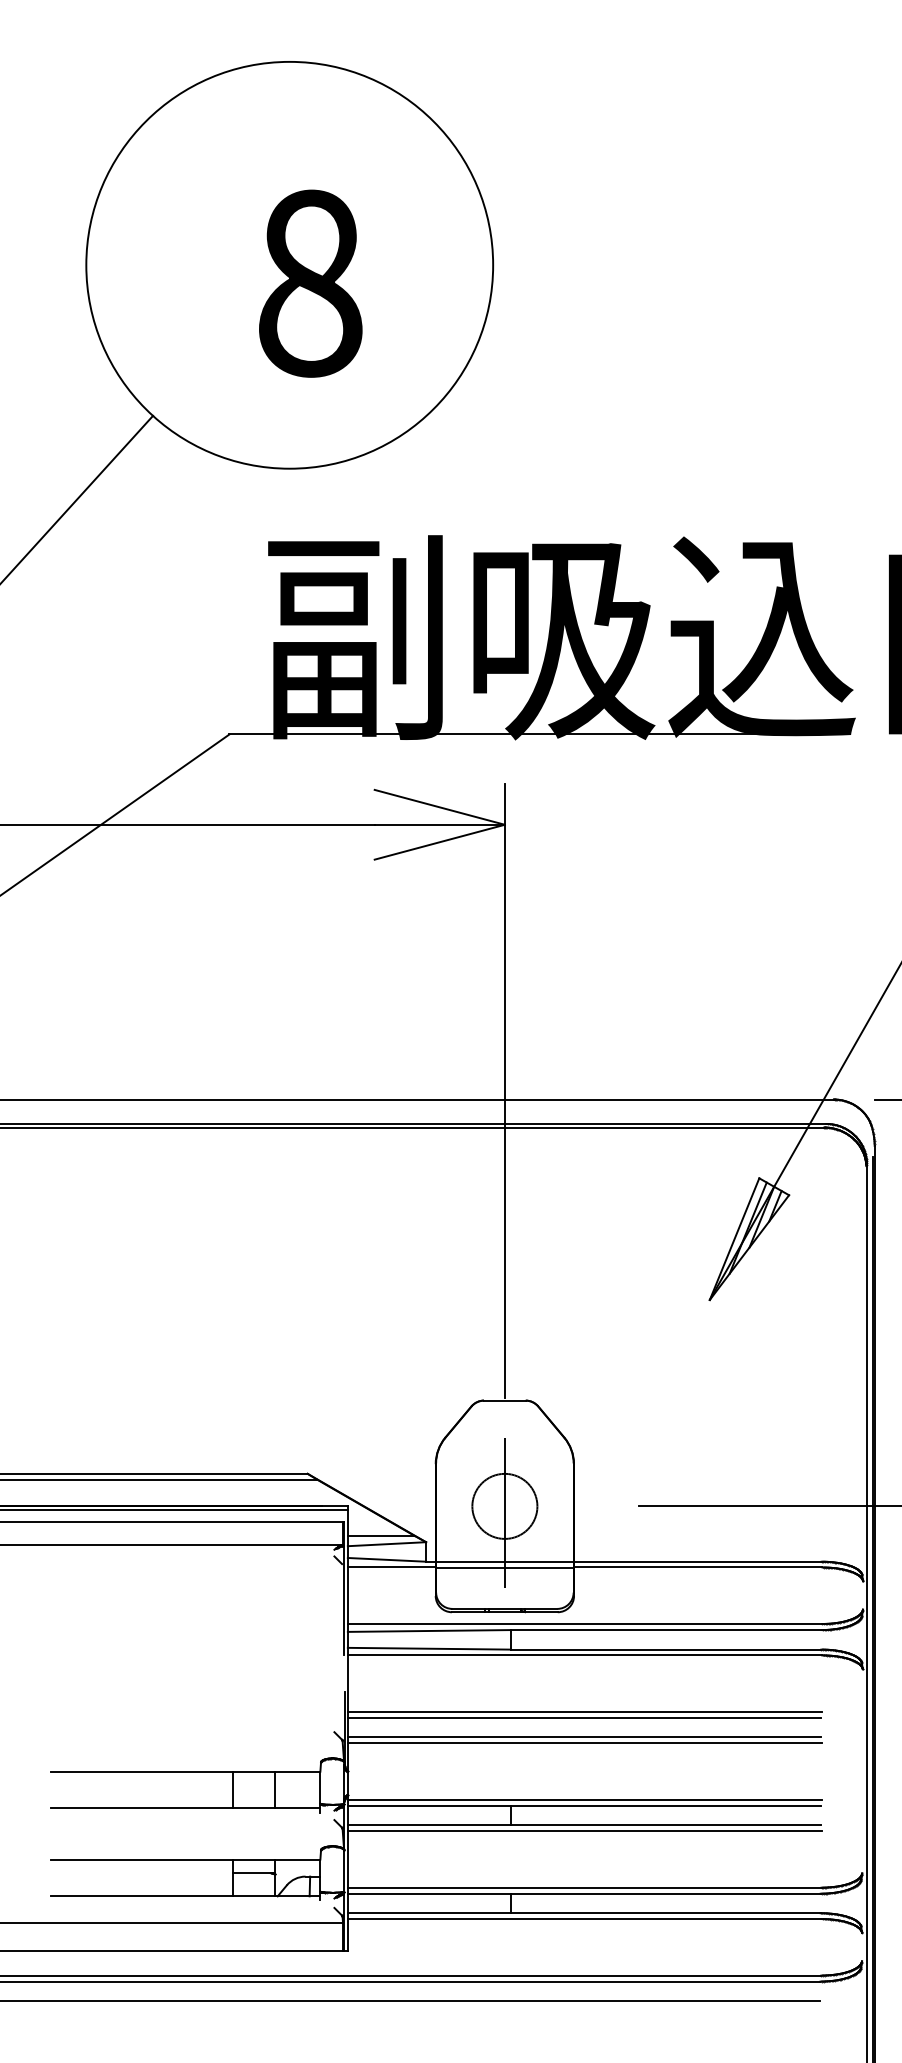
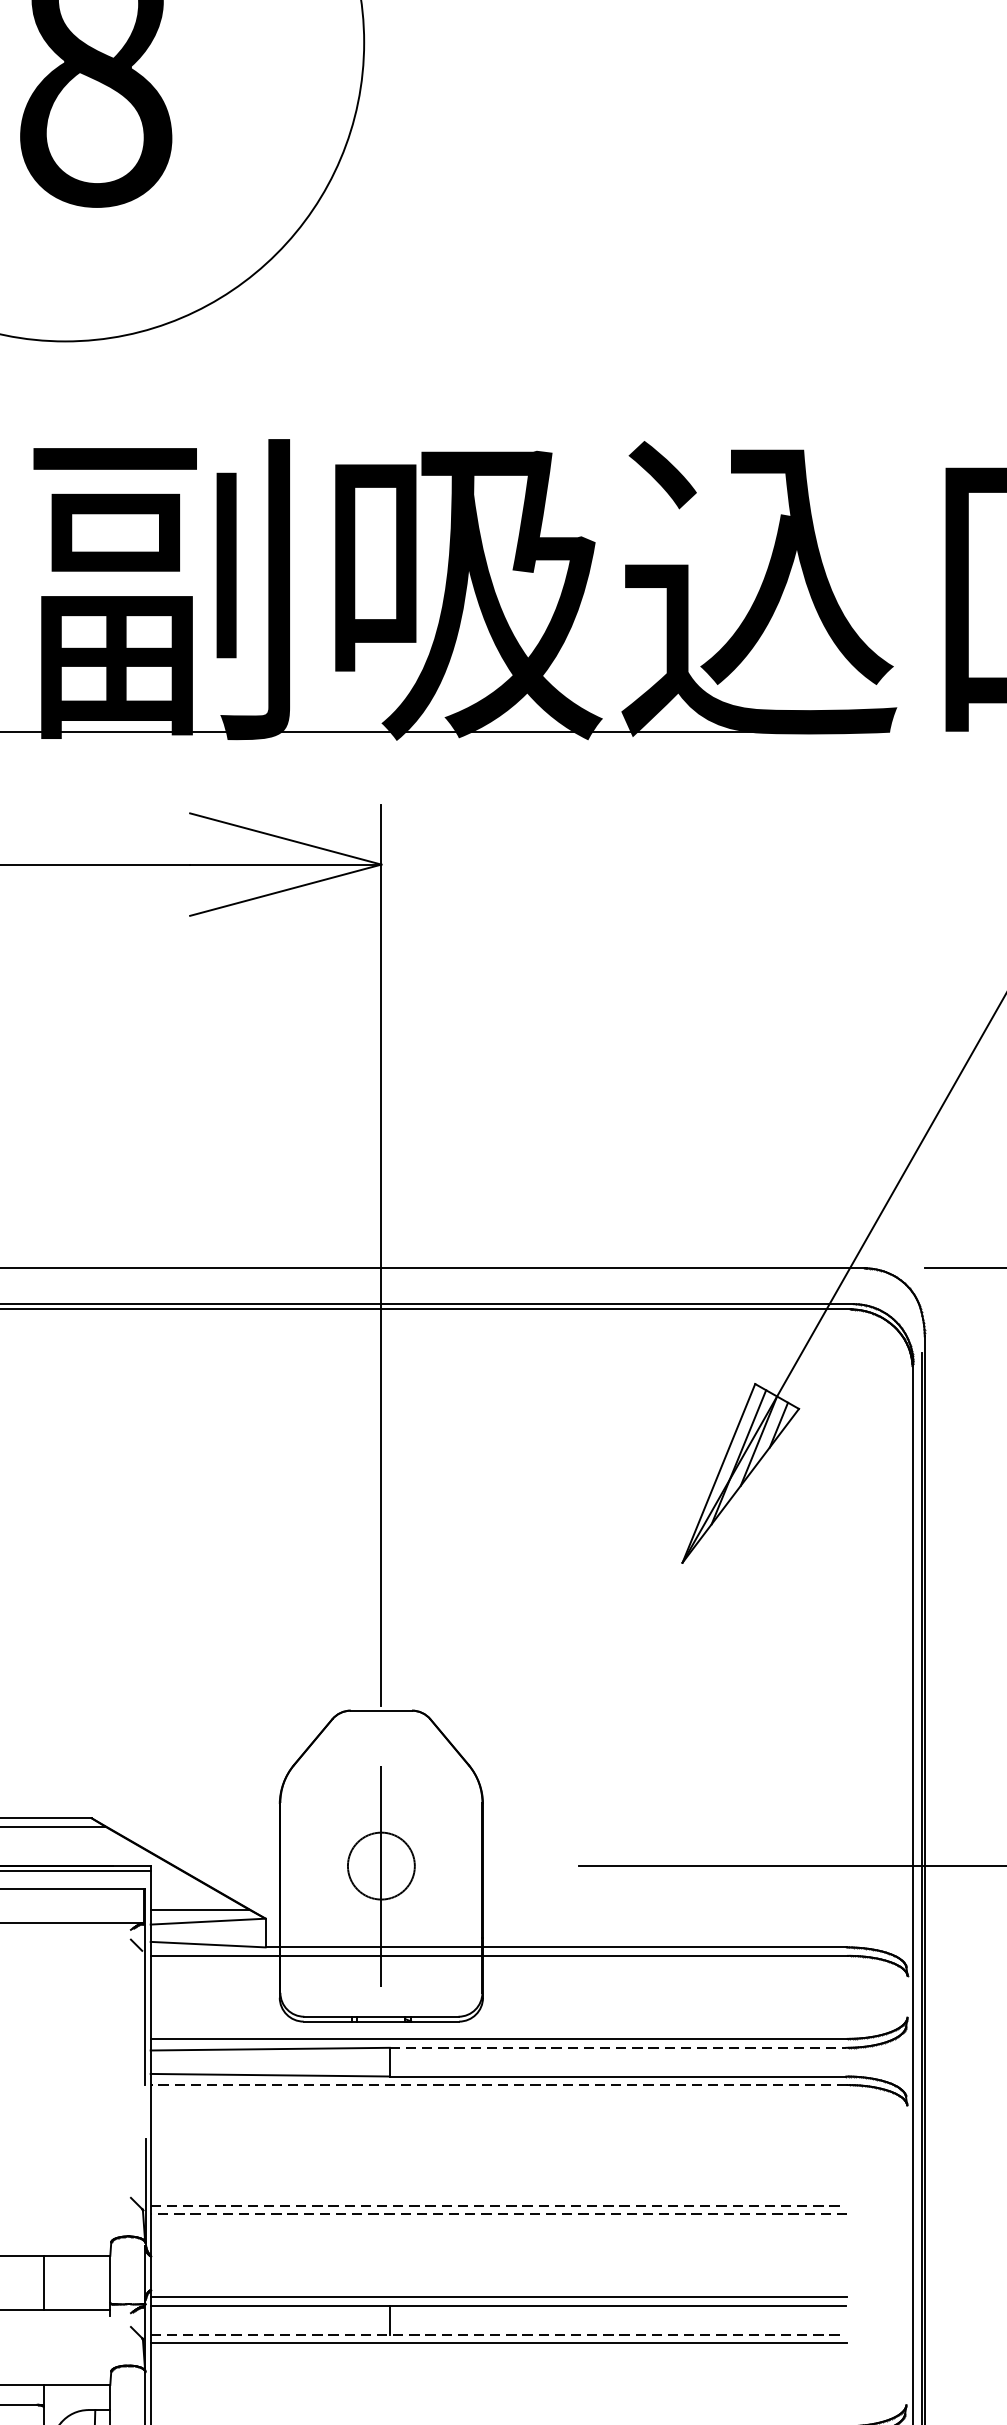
circle: (504, 1505) -> (380, 1864), size x0.7
line: (666, 1630) -> (618, 2048), solid -> dashed
line: (584, 1655) -> (498, 2085), solid -> dashed
line: (584, 1711) -> (498, 2167), removed
line: (584, 1717) -> (498, 2176), removed
line: (584, 1737) -> (498, 2205), solid -> dashed
line: (584, 1743) -> (498, 2214), solid -> dashed
line: (584, 1825) -> (498, 2334), solid -> dashed

